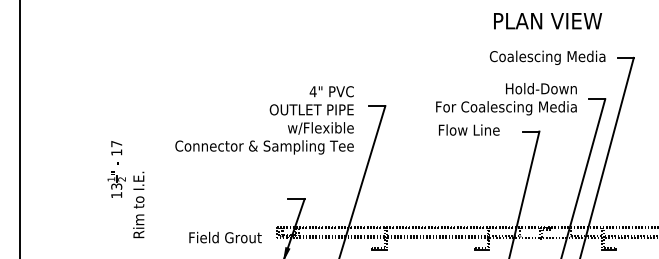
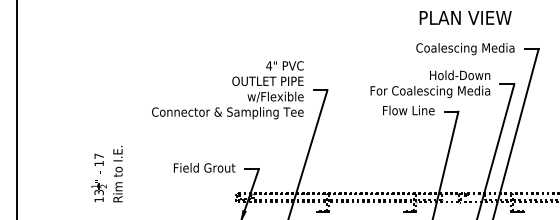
text: (264, 120) -> (227, 90), moved
text: (468, 130) -> (408, 110), moved
part: (115, 168) -> (98, 177), moved
text: (225, 237) -> (204, 167), moved

